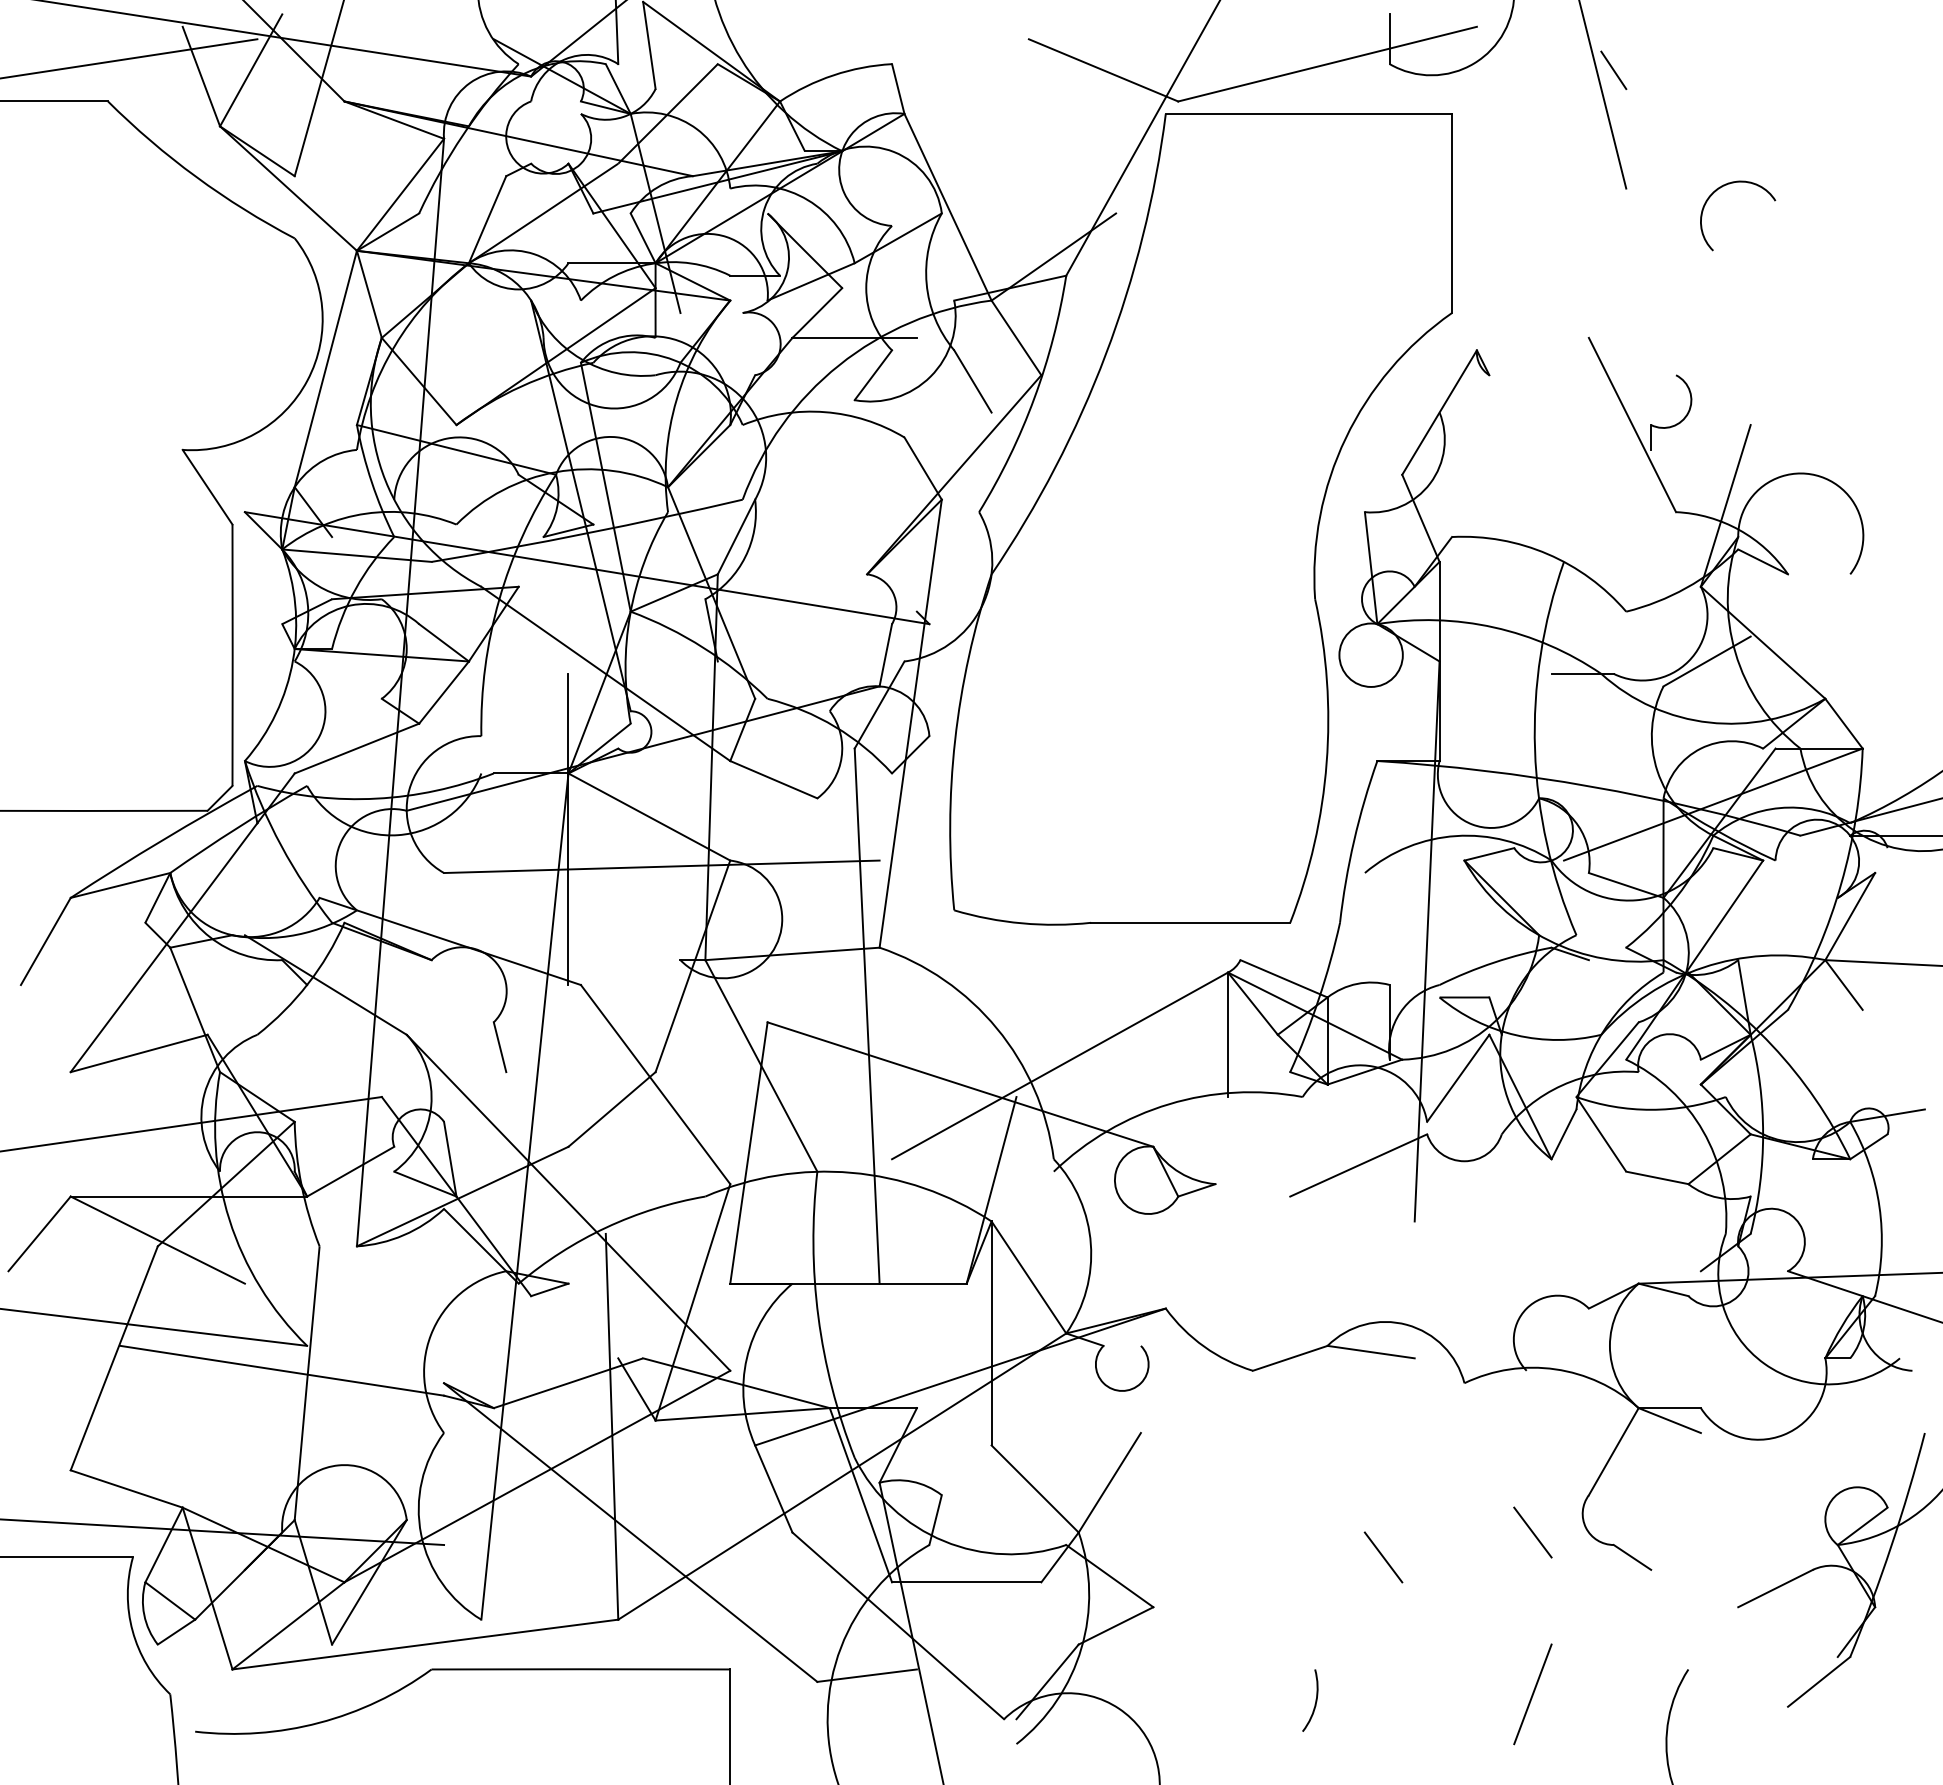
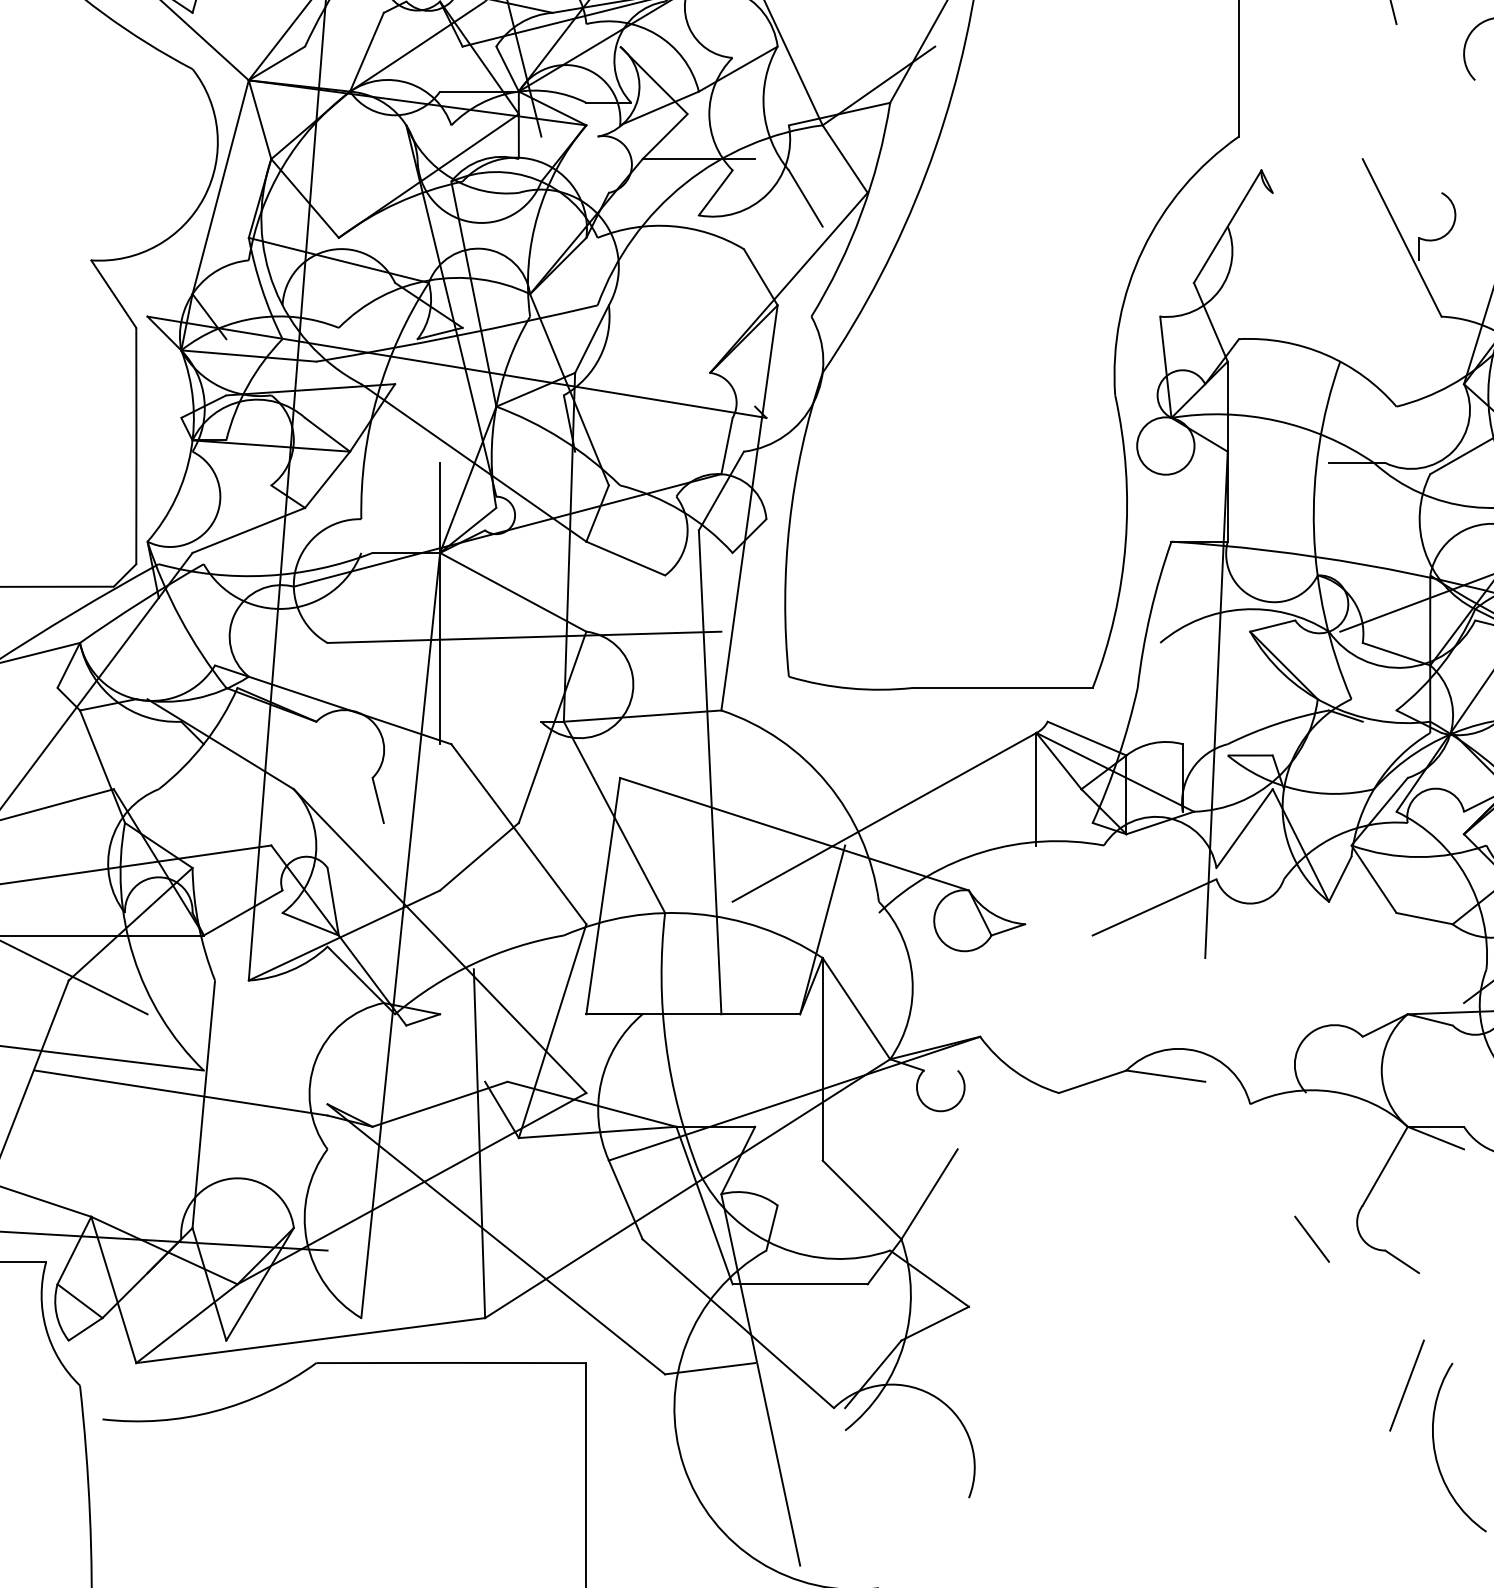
line: (1383, 1557) -> (1177, 1261), removed
line: (1532, 1694) -> (1406, 1385), moved
arc: (1315, 1700) -> (1115, 1391), removed

